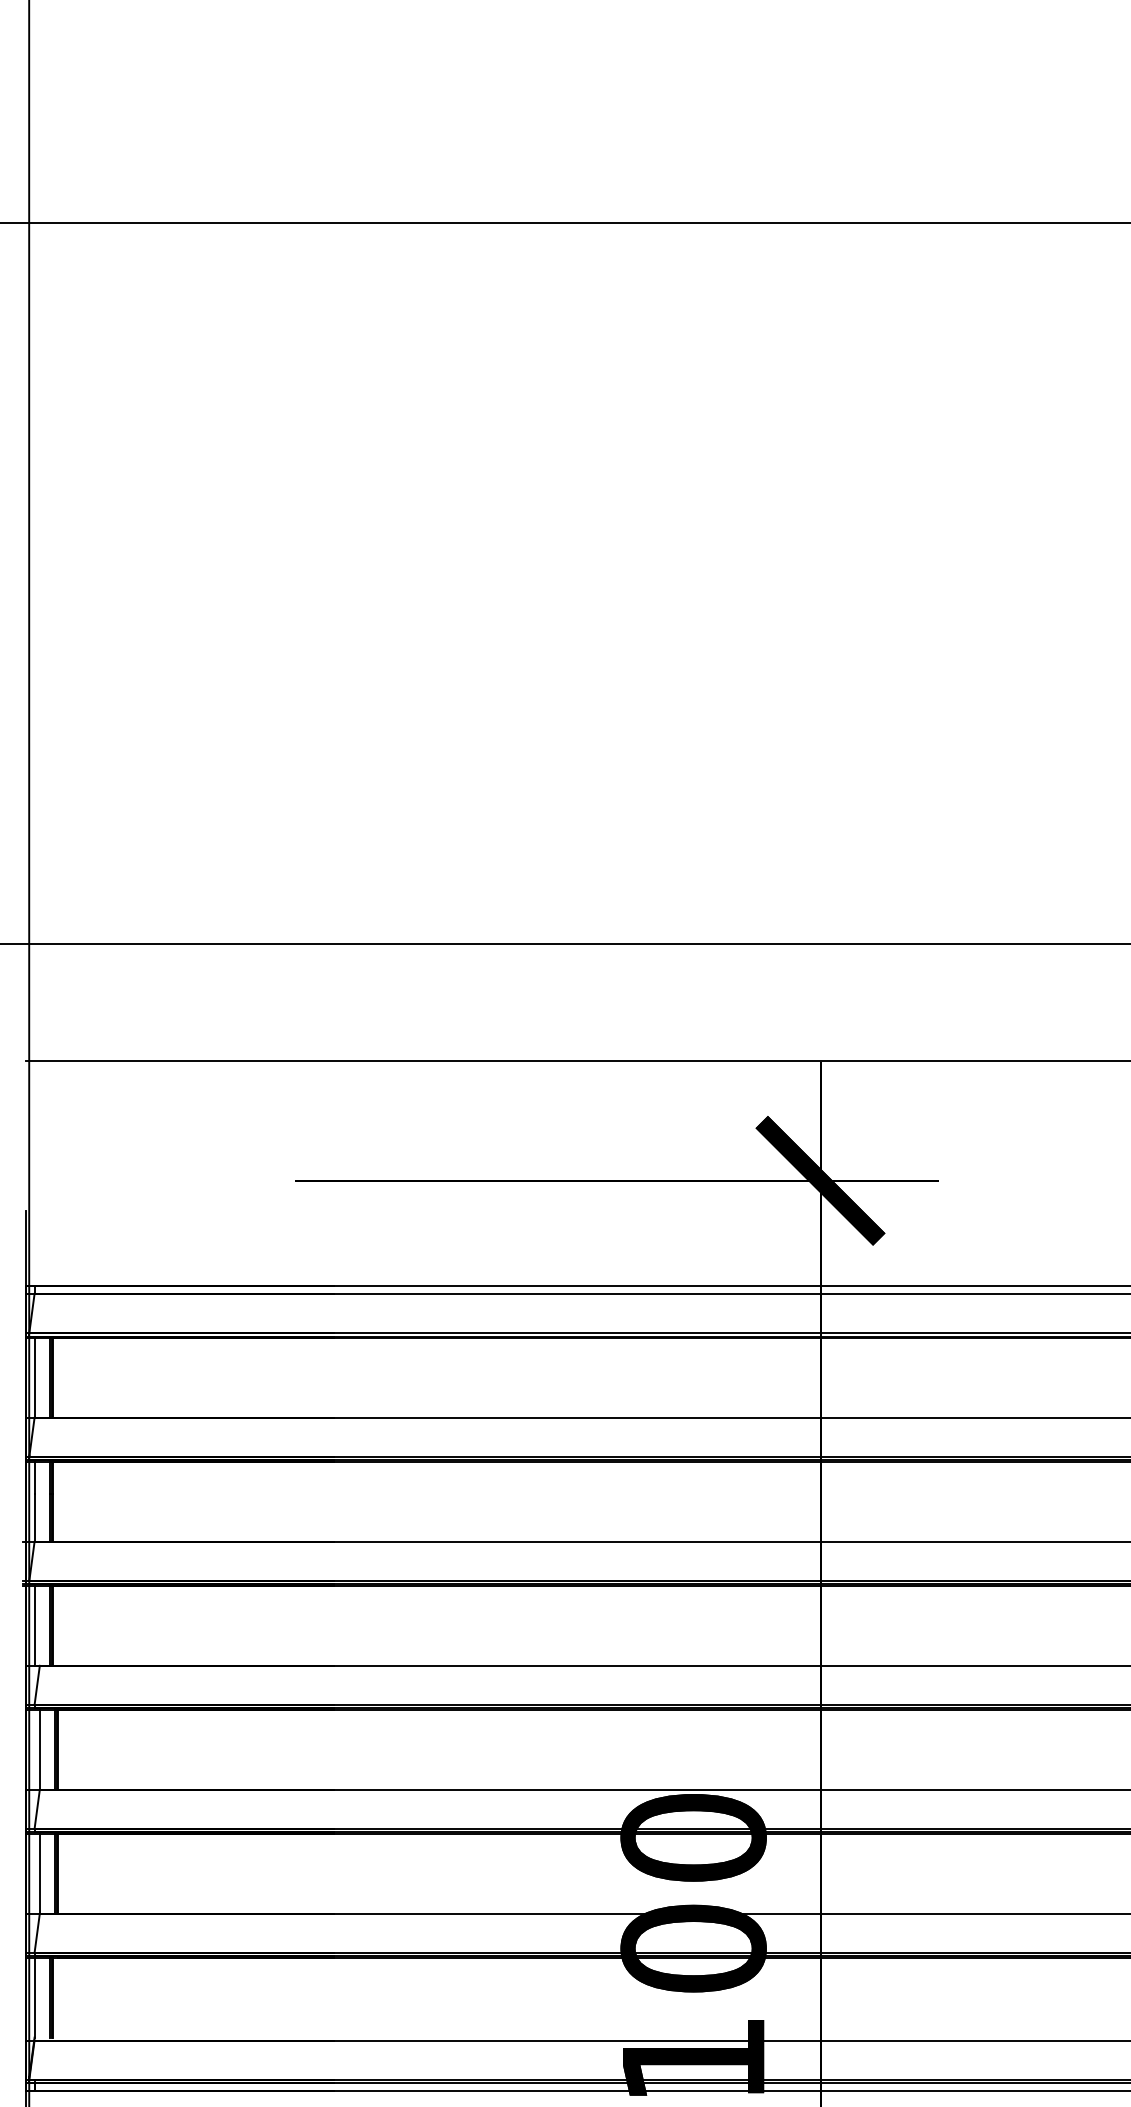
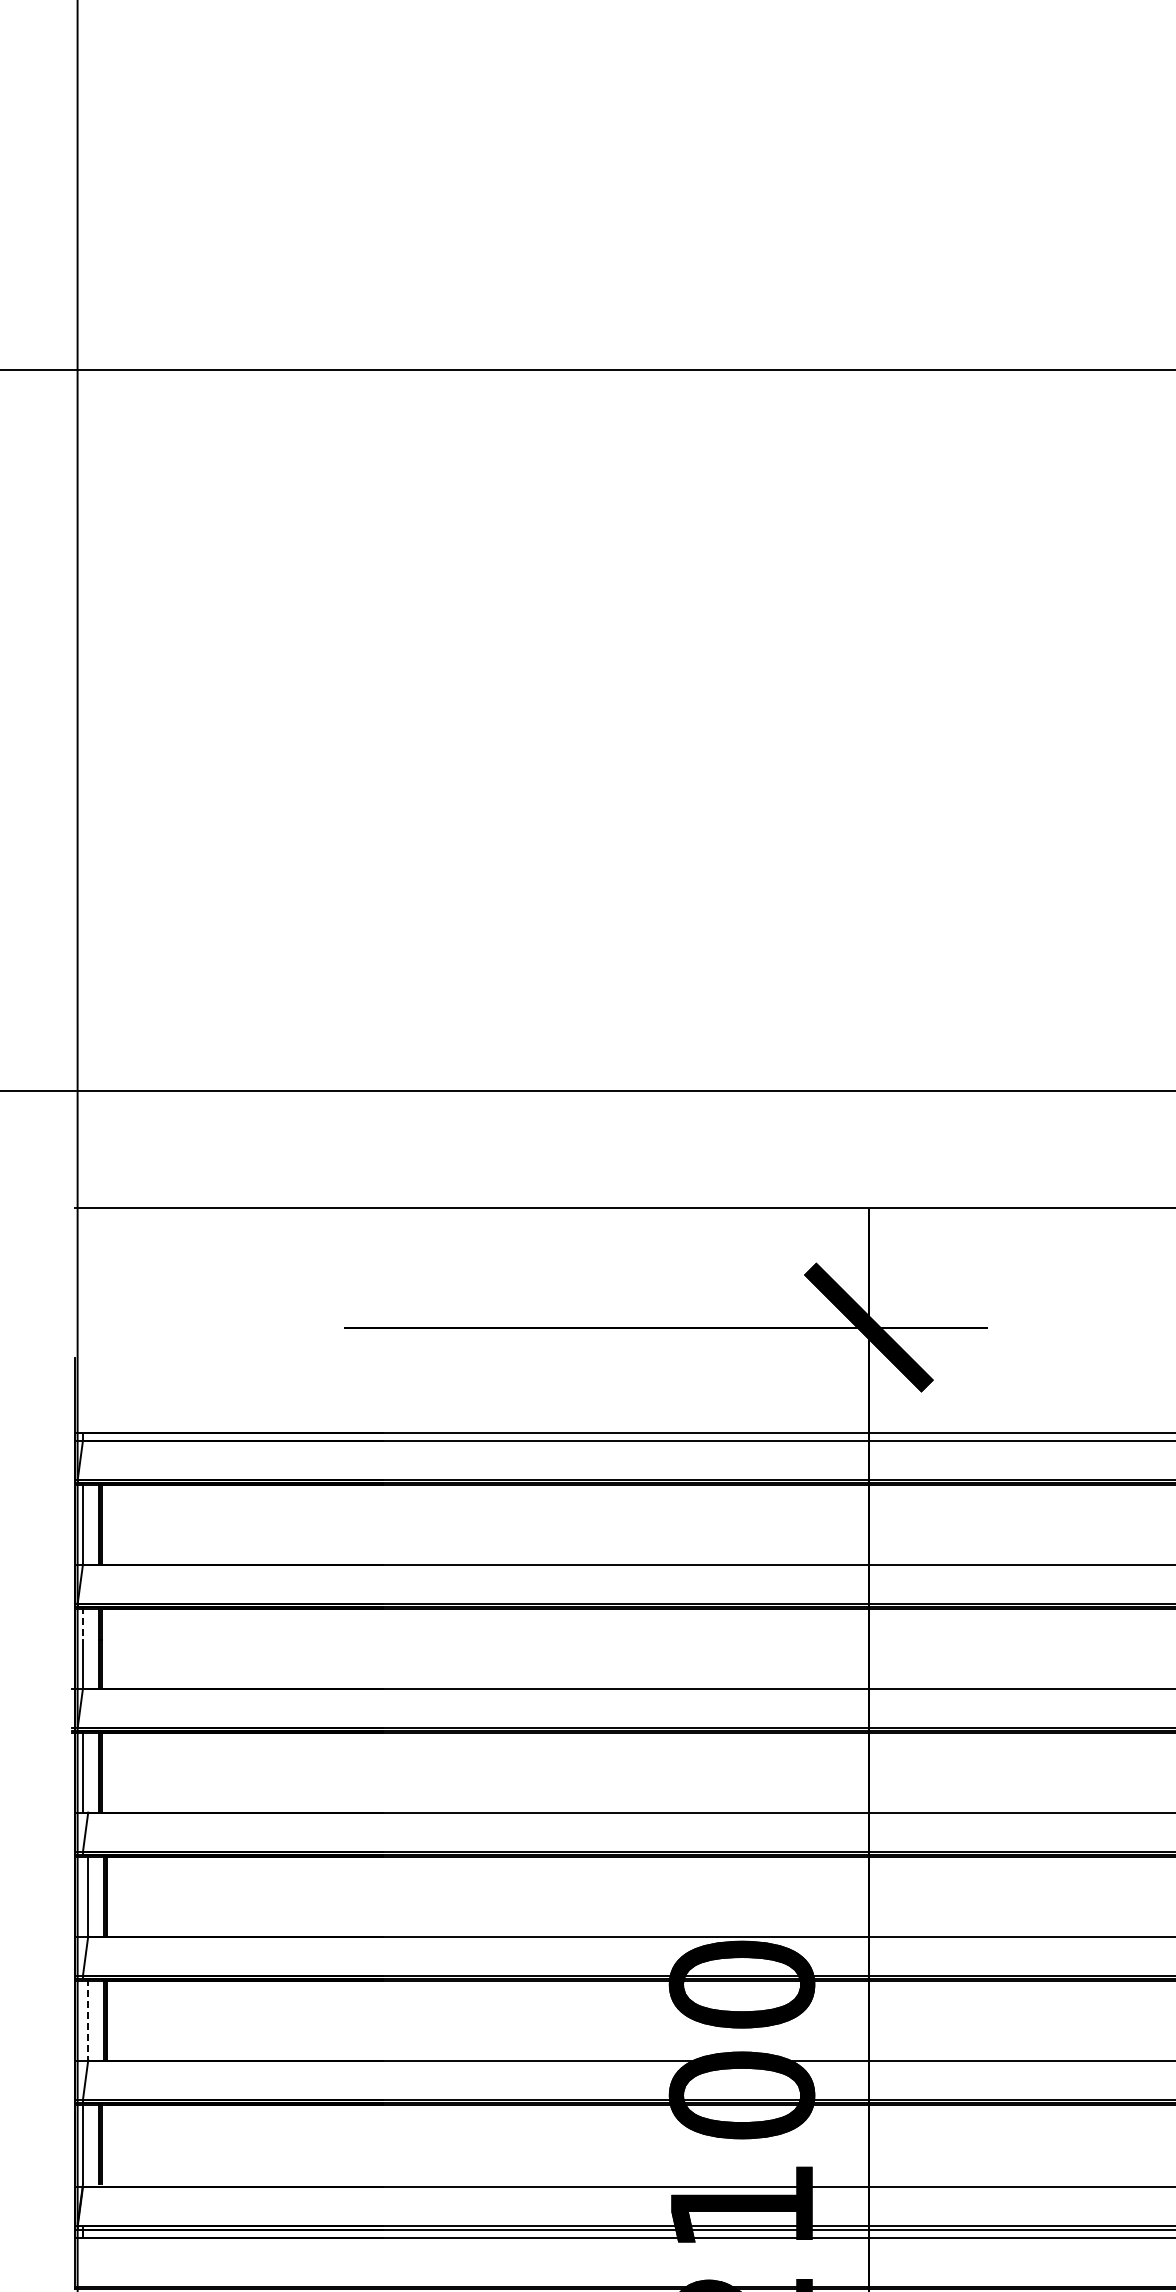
line: (34, 1476) -> (82, 1623), solid -> dashed
line: (40, 1872) -> (88, 2019), solid -> dashed

